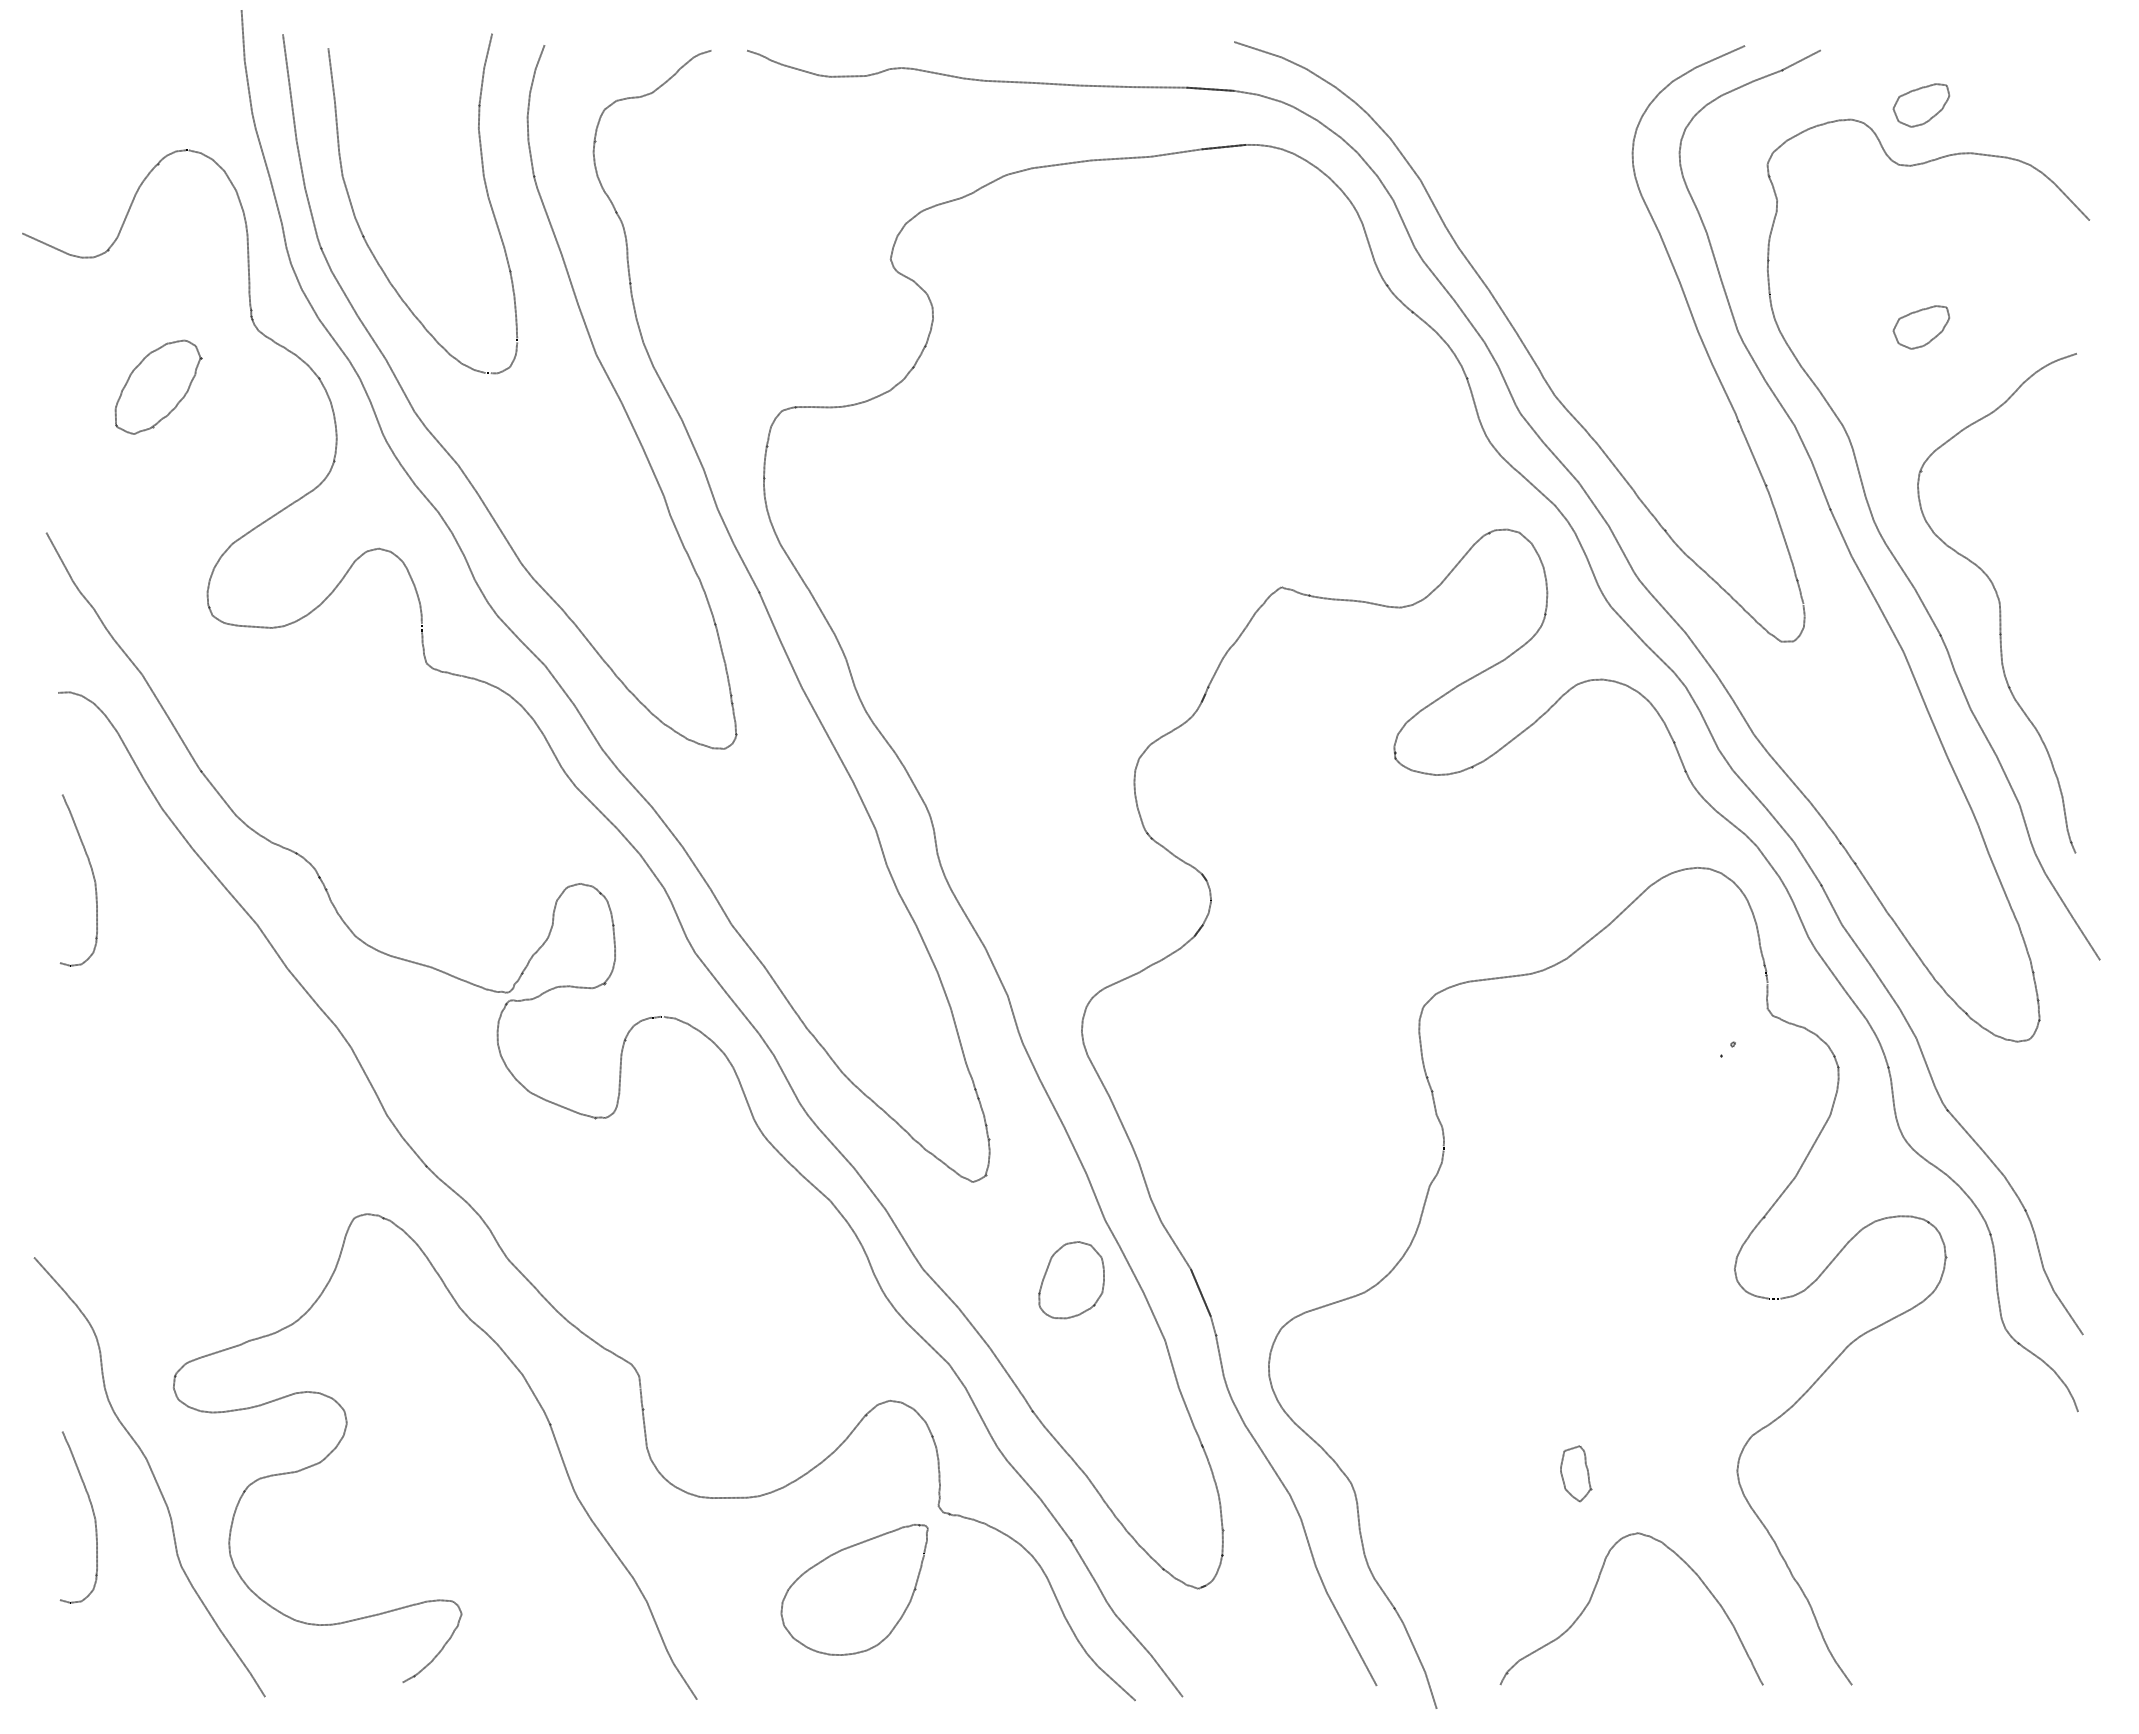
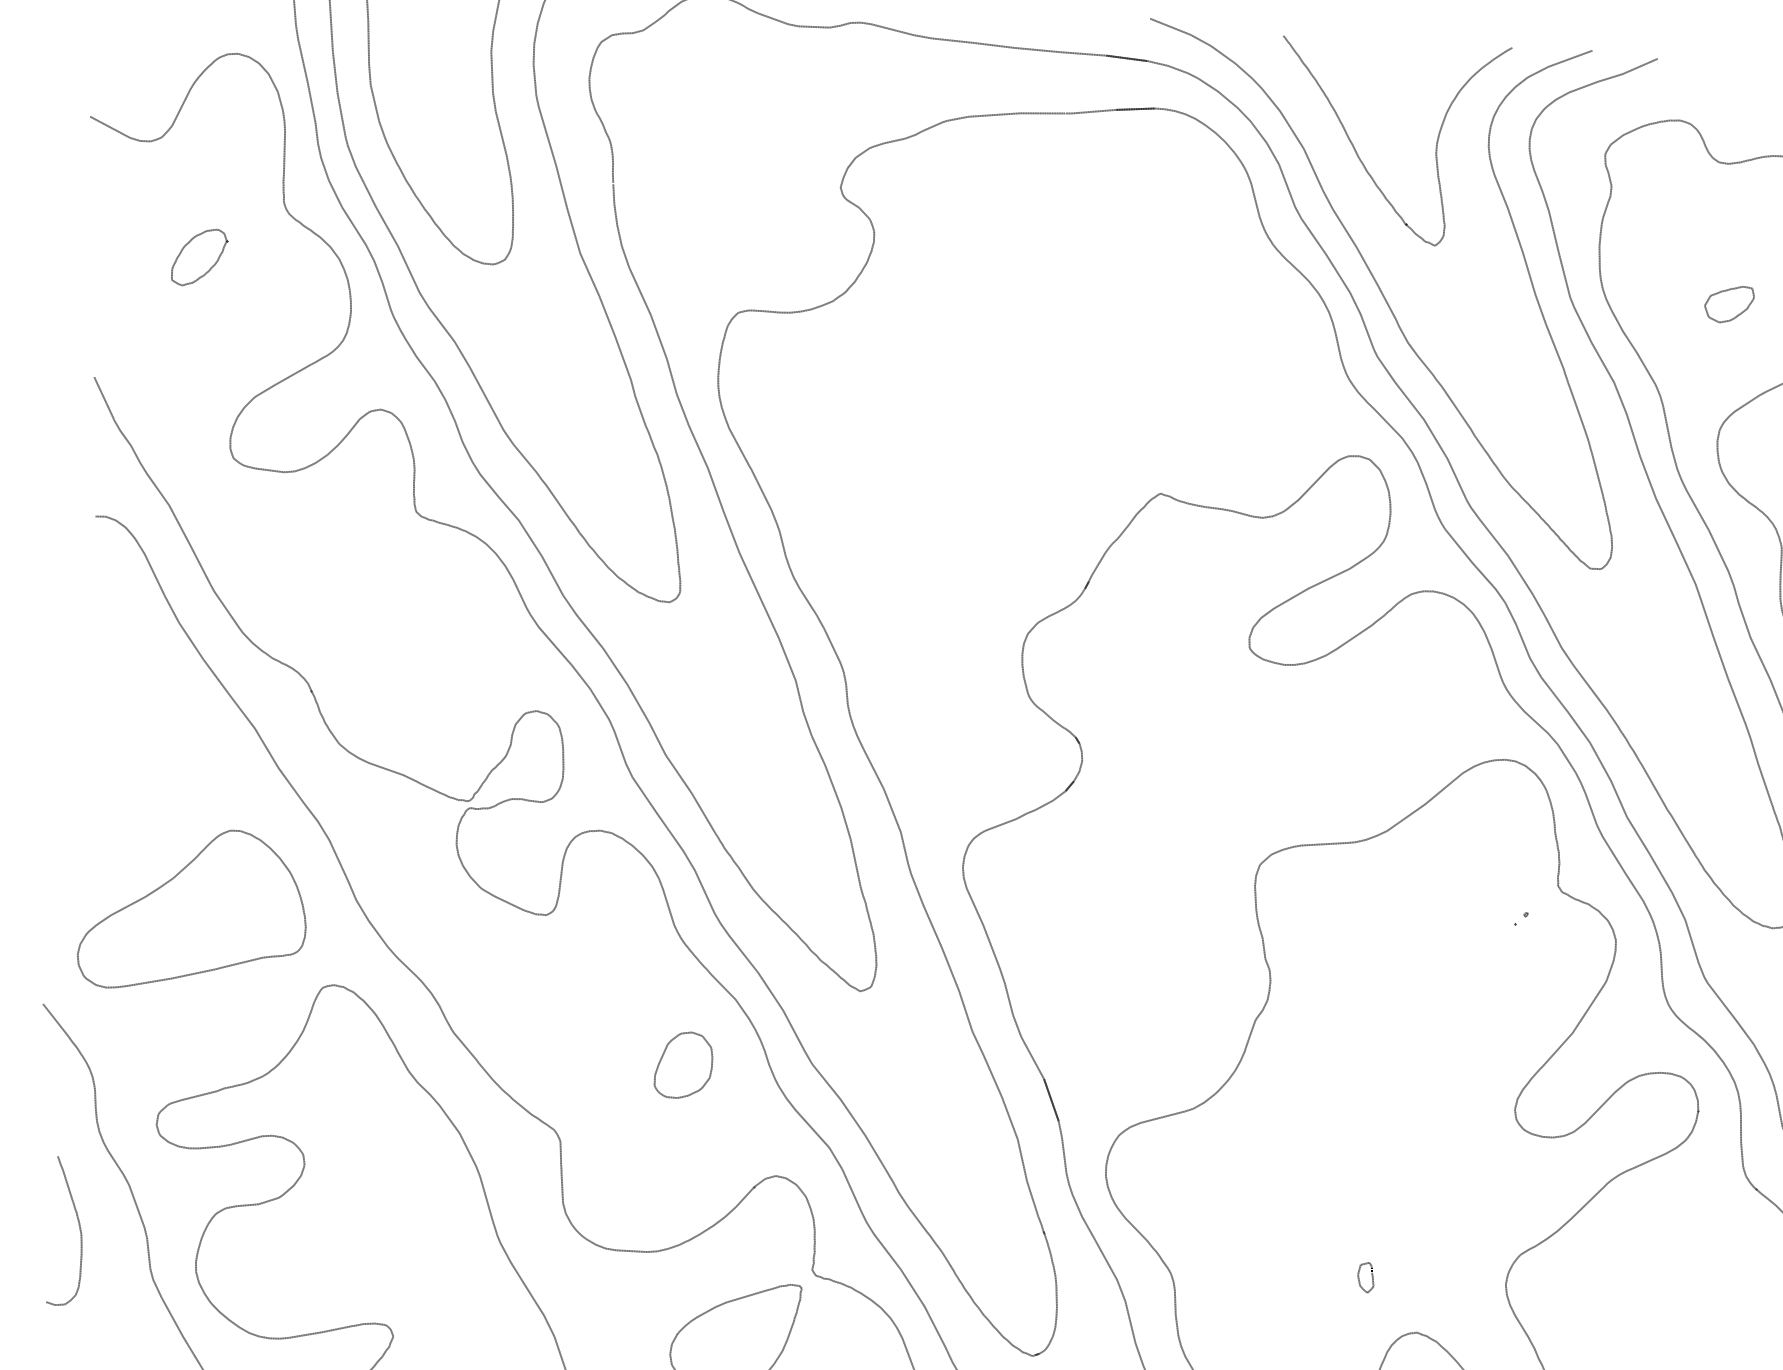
part: (1920, 105) -> (1740, 112), removed
curve: (1485, 185) -> (1359, 157), added
part: (158, 387) -> (199, 257), size x0.71
curve: (92, 875) -> (114, 676), removed
part: (200, 1138) -> (193, 910), added
part: (1071, 1280) -> (683, 1065), moved
part: (1576, 1473) -> (1366, 1277), size x0.62

